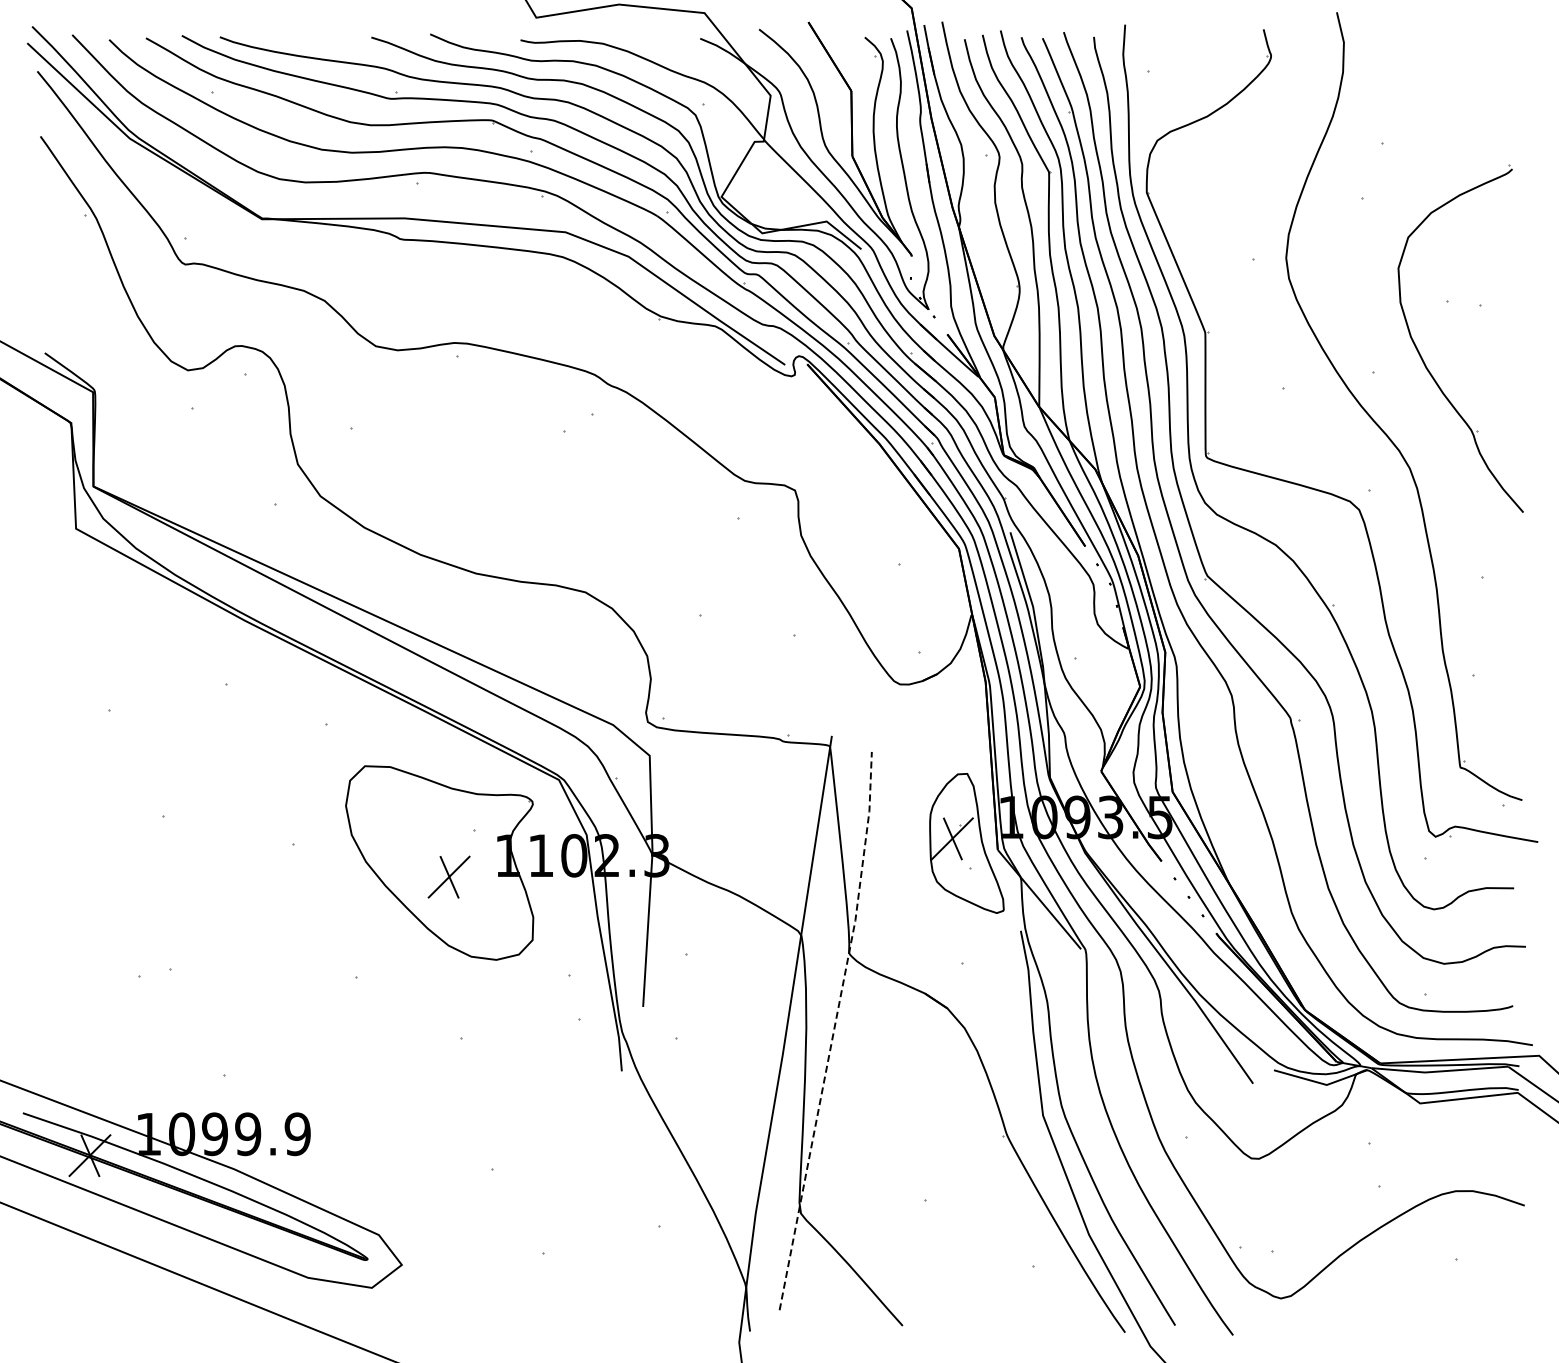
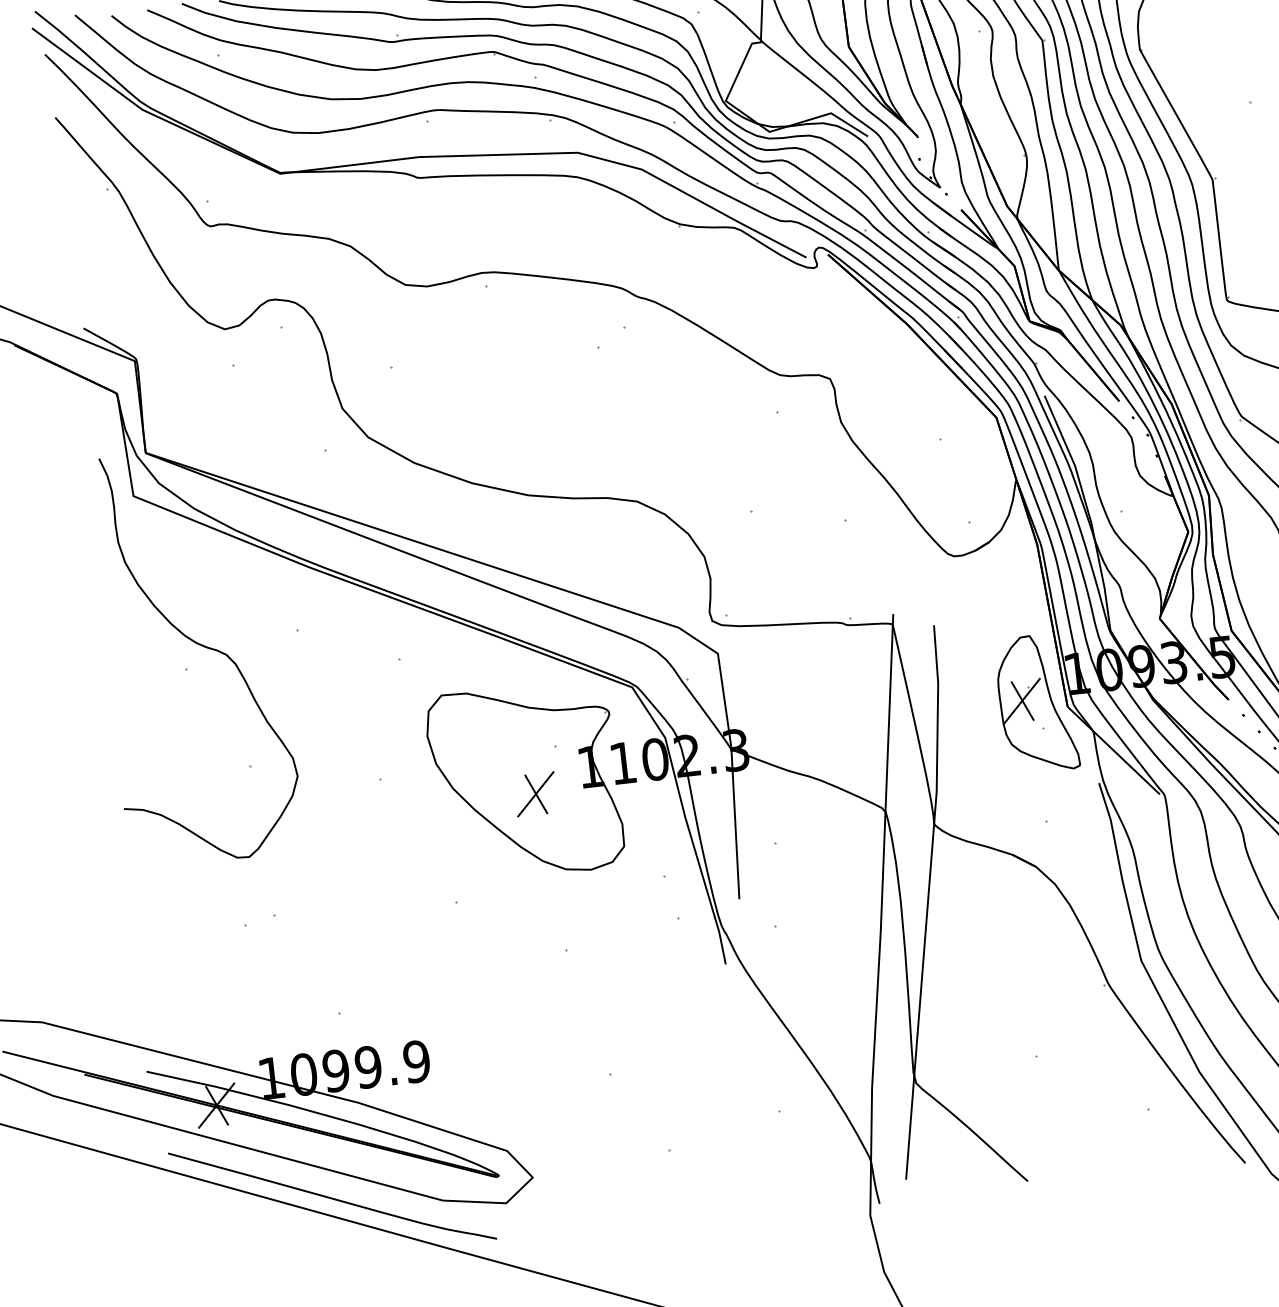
curve: (125, 687) -> (199, 645), added
line: (834, 1030) -> (928, 900), dashed -> solid
curve: (195, 1261) -> (331, 1197), added

